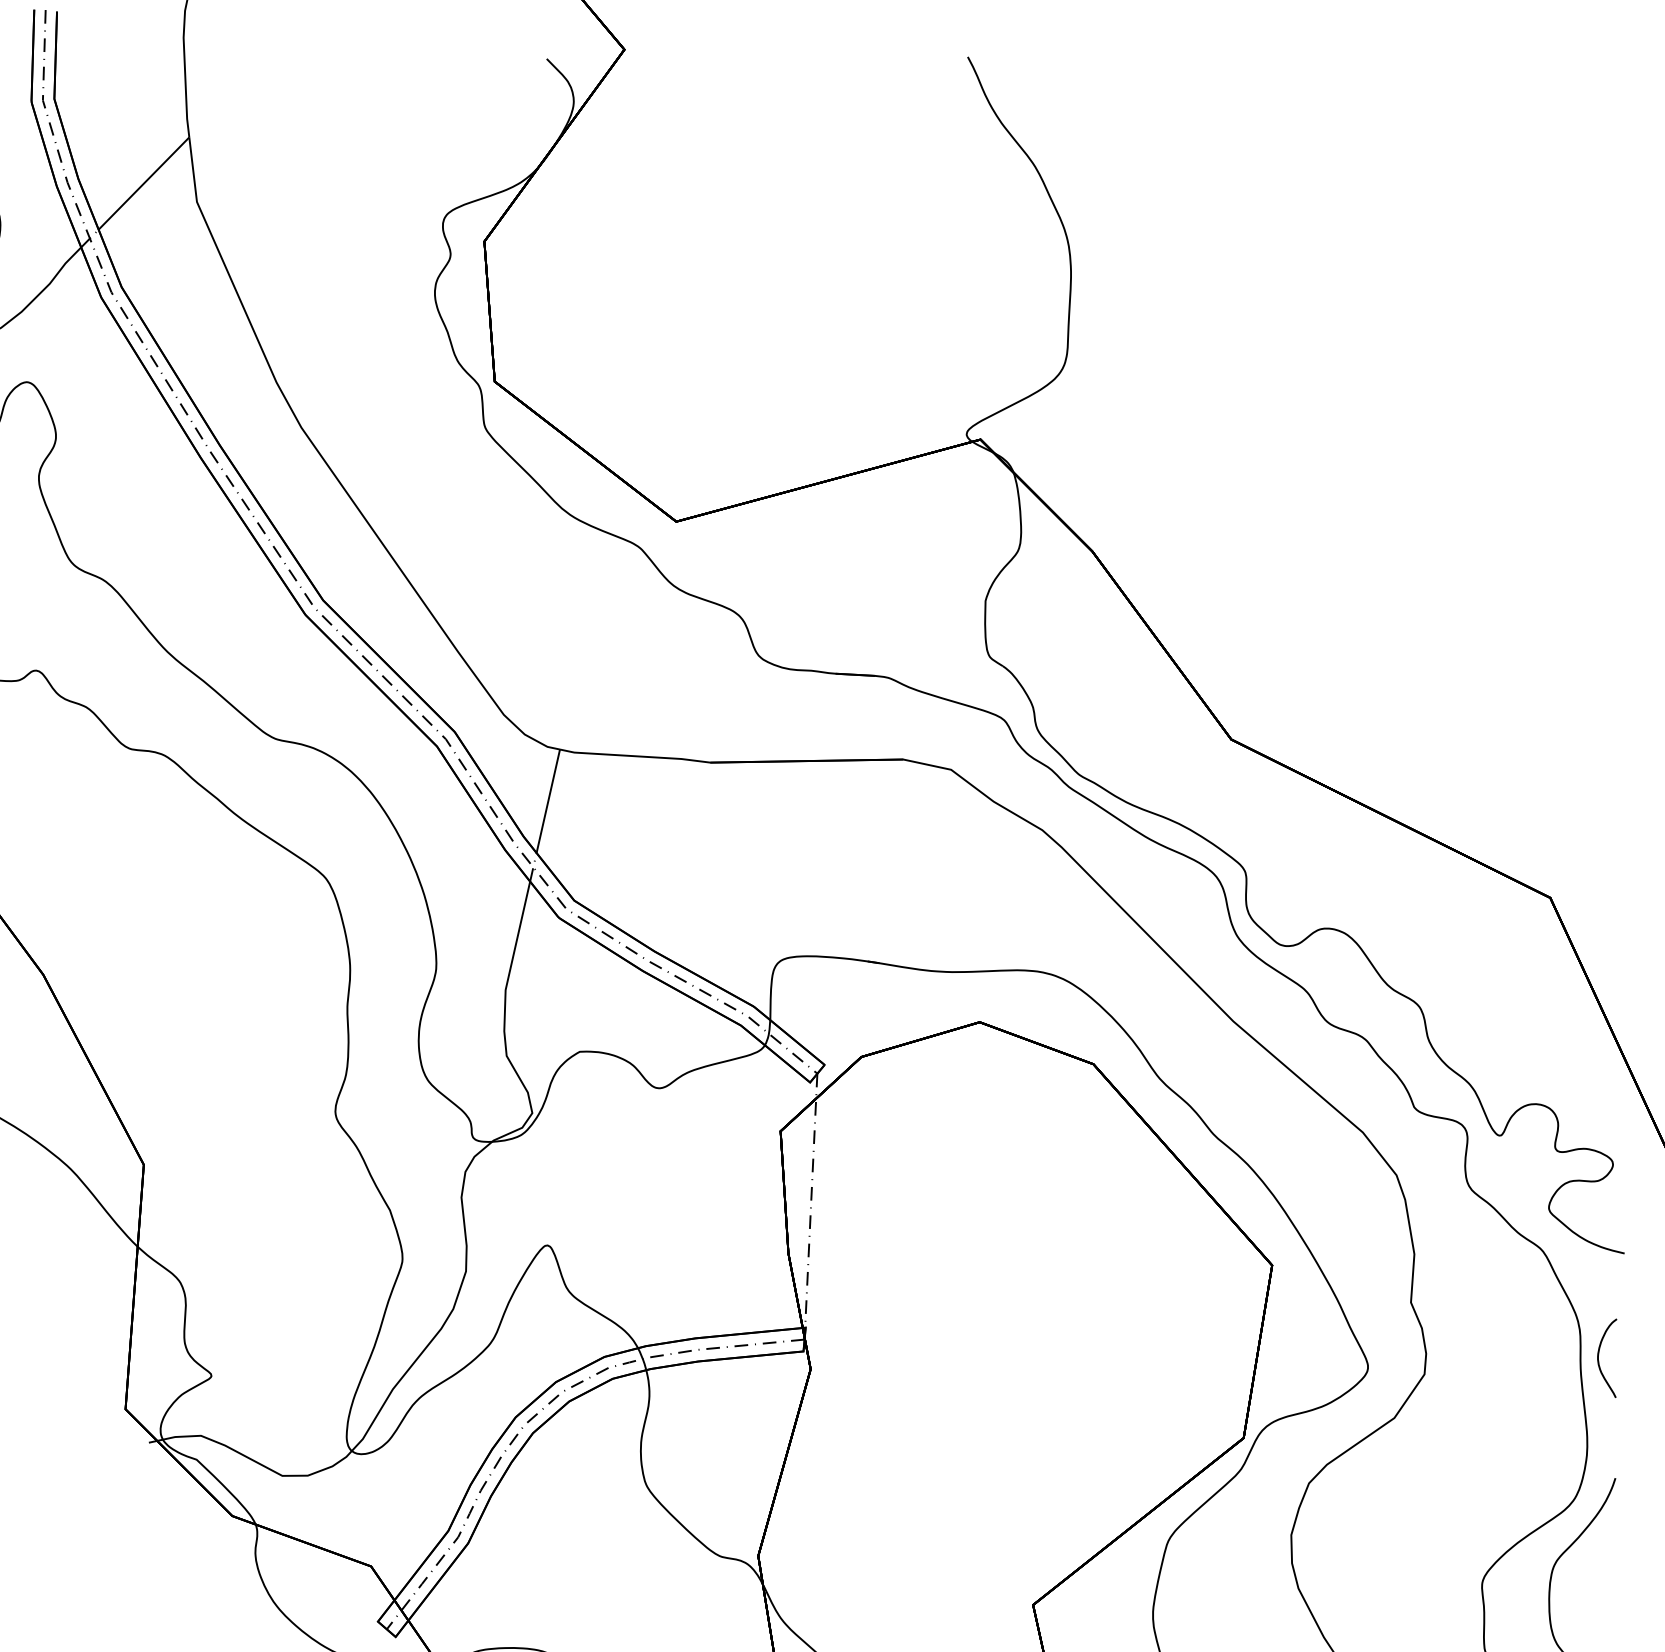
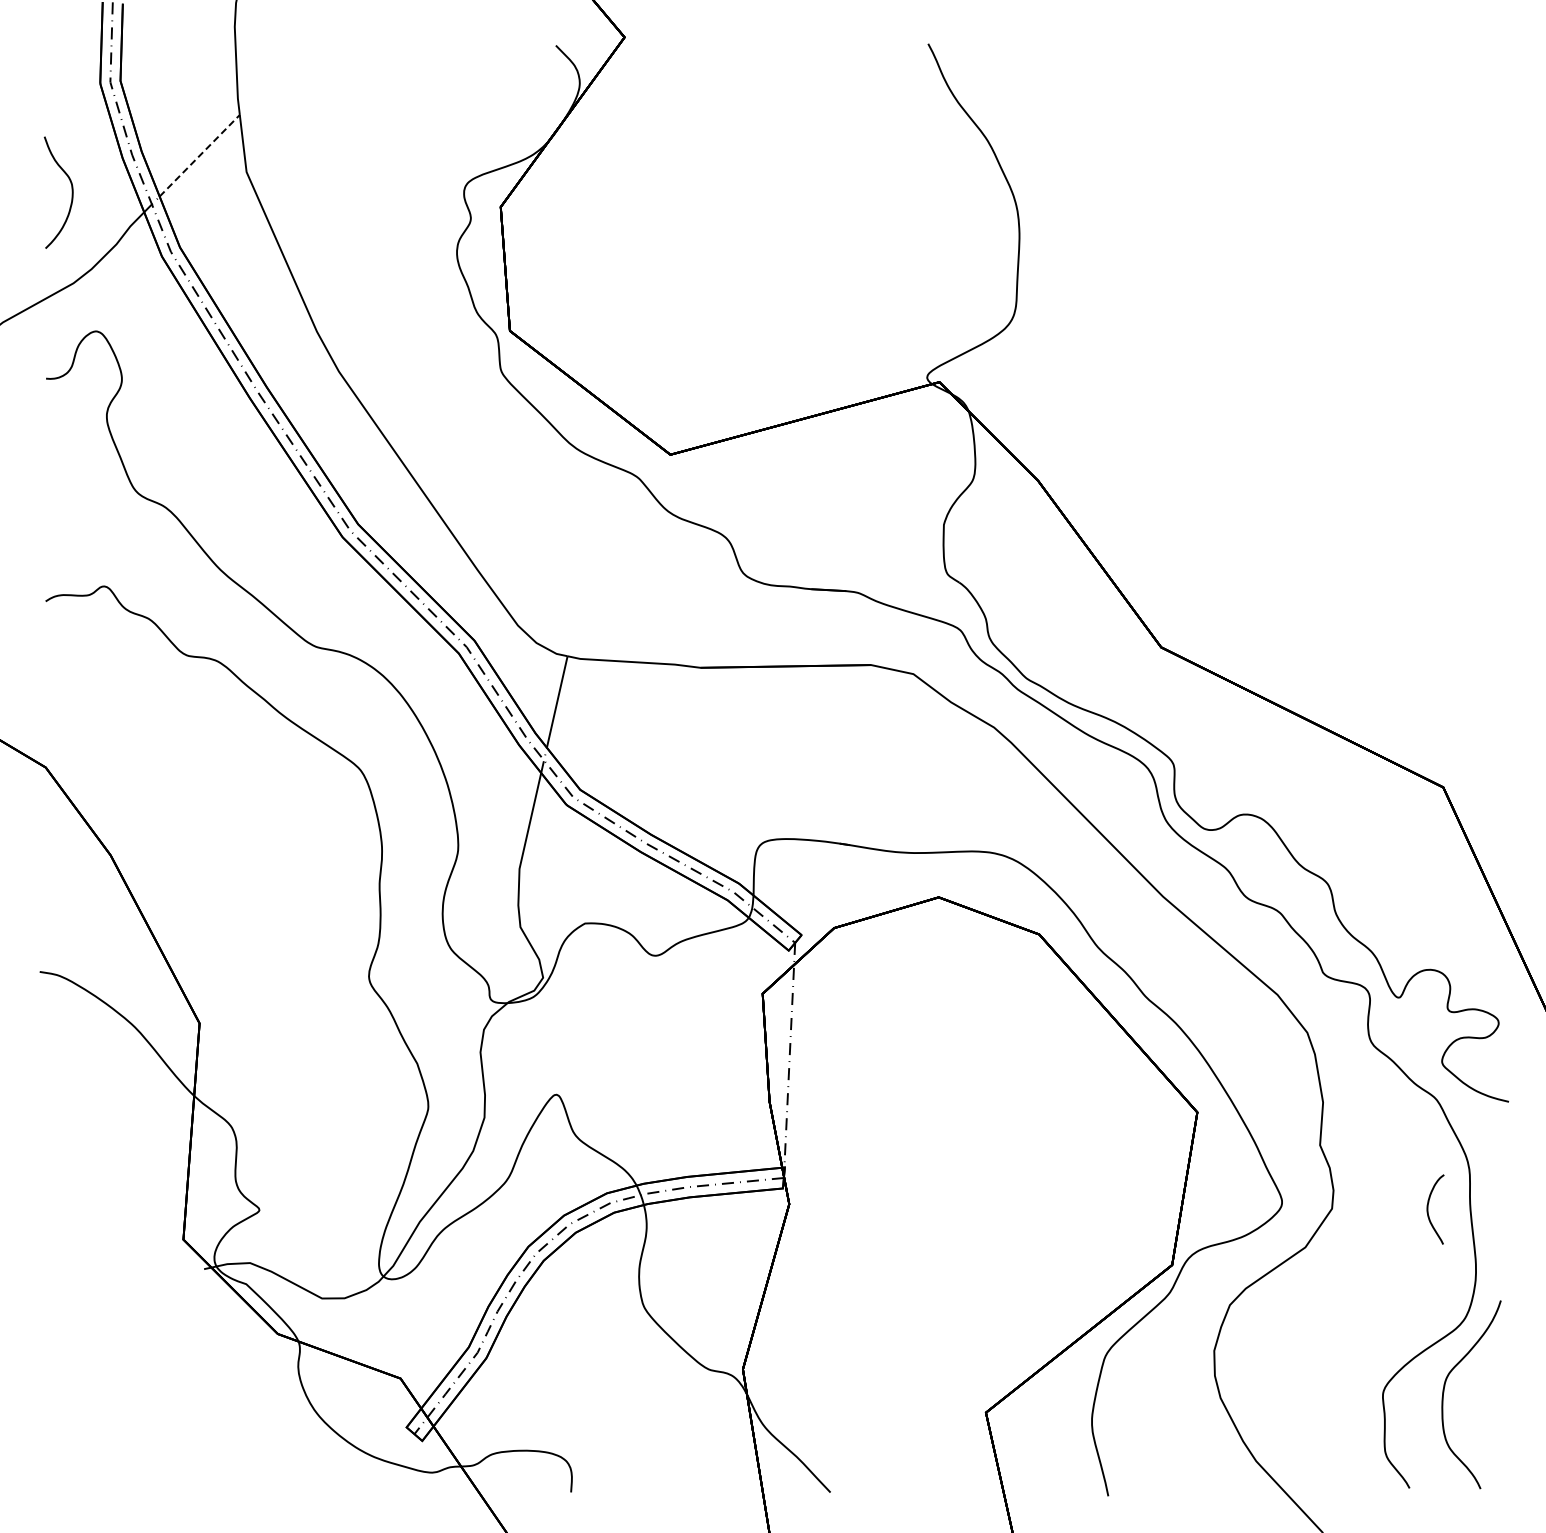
line: (144, 183) -> (200, 155), solid -> dashed
curve: (1599, 1358) -> (1428, 1209), moved

